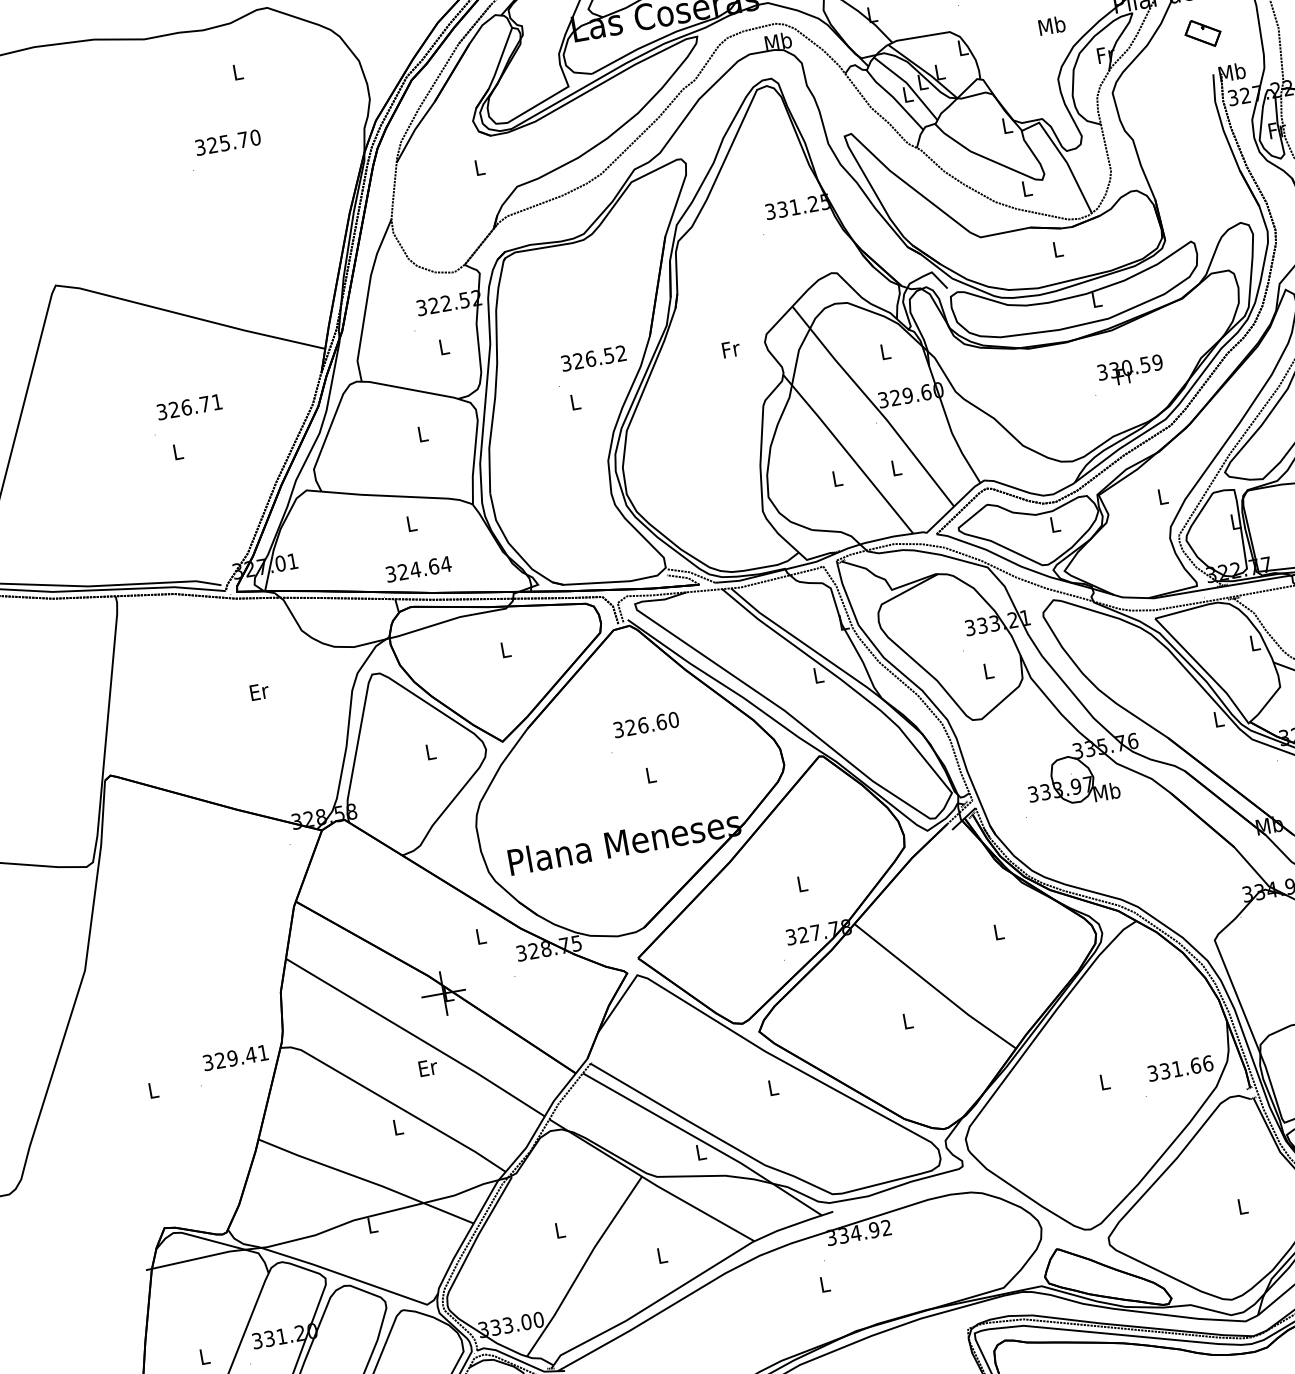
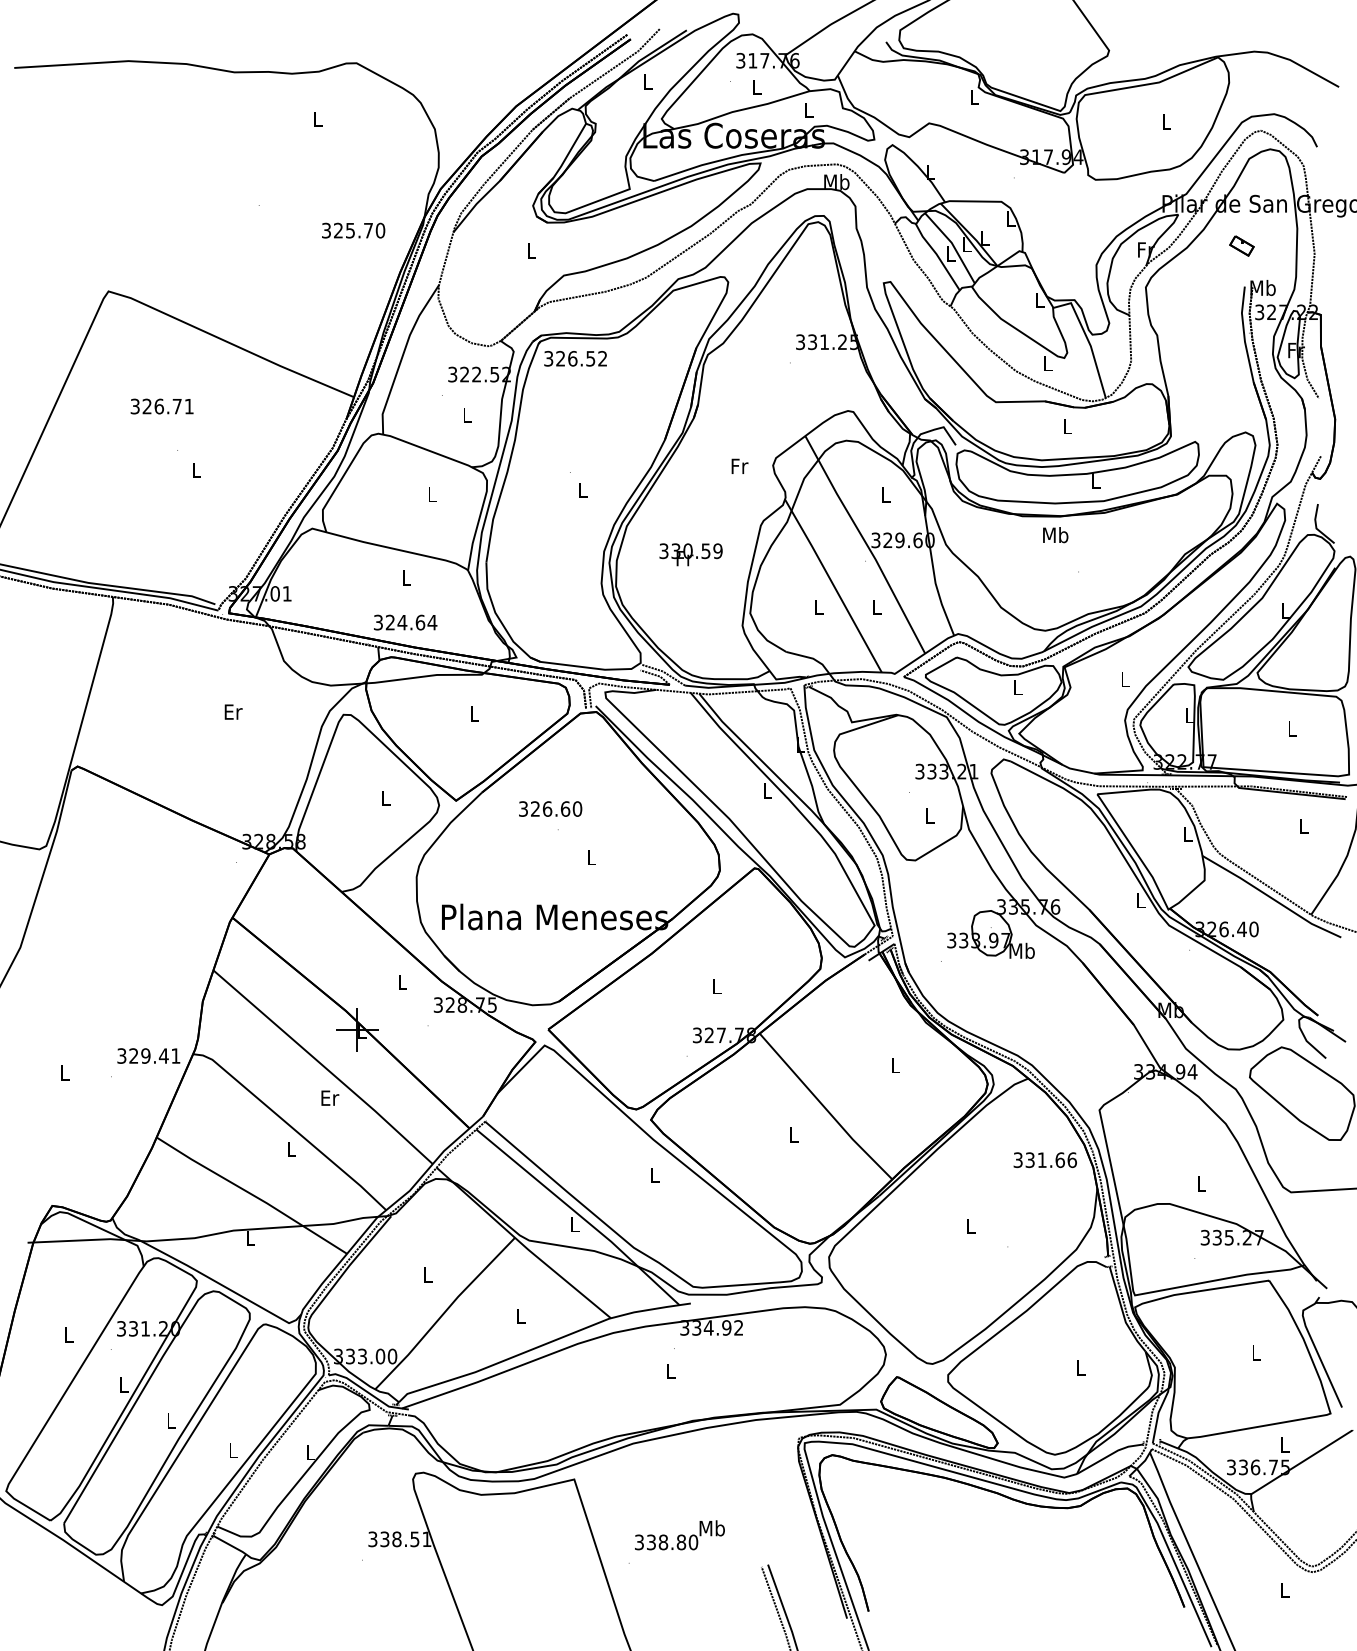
text: (1051, 26) -> (1055, 535), moved
part: (1202, 33) -> (1241, 245), size x0.7
text: (227, 142) -> (353, 230), moved
text: (593, 358) -> (575, 358), moved
text: (1130, 370) -> (690, 554), moved
text: (188, 407) -> (161, 406), moved
text: (646, 724) -> (550, 808), moved
text: (1179, 1068) -> (1044, 1160), moved

